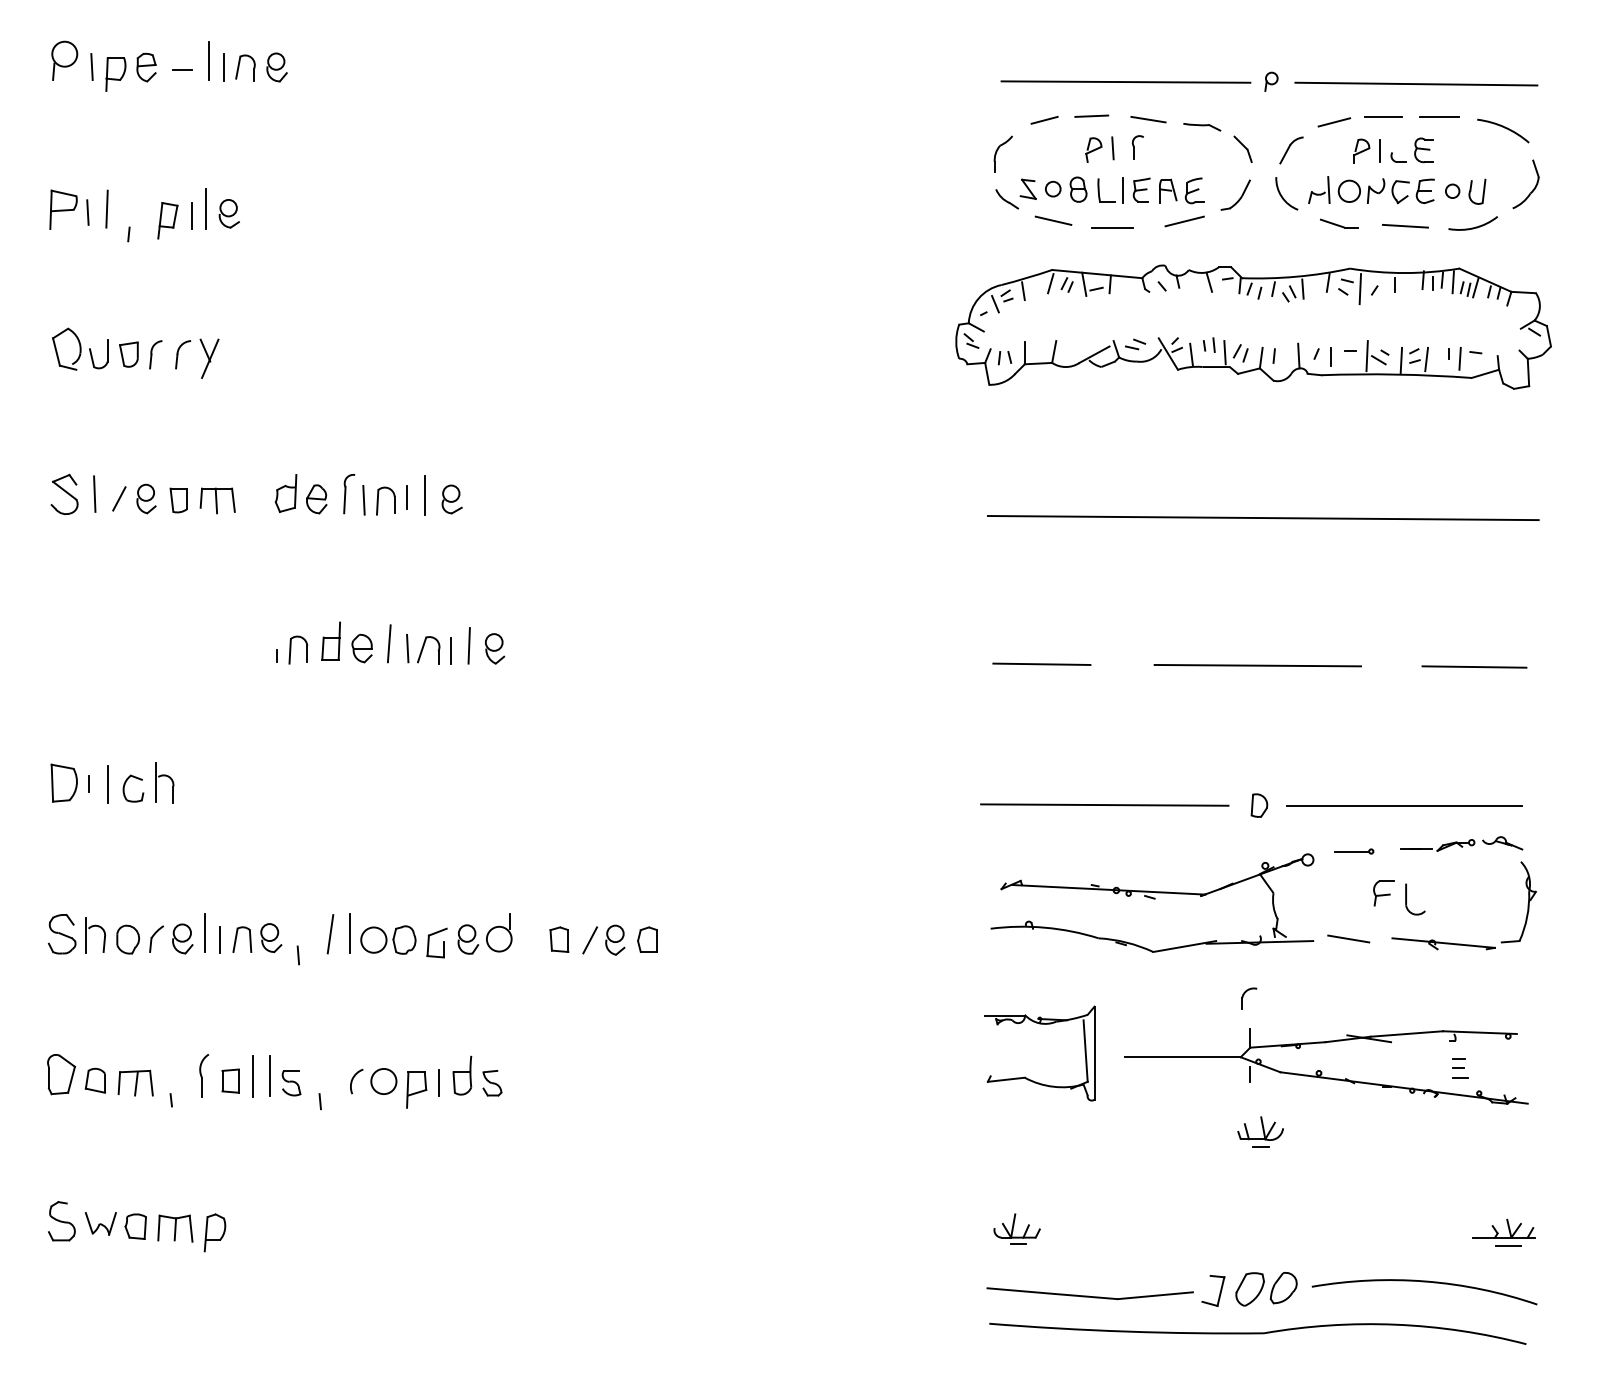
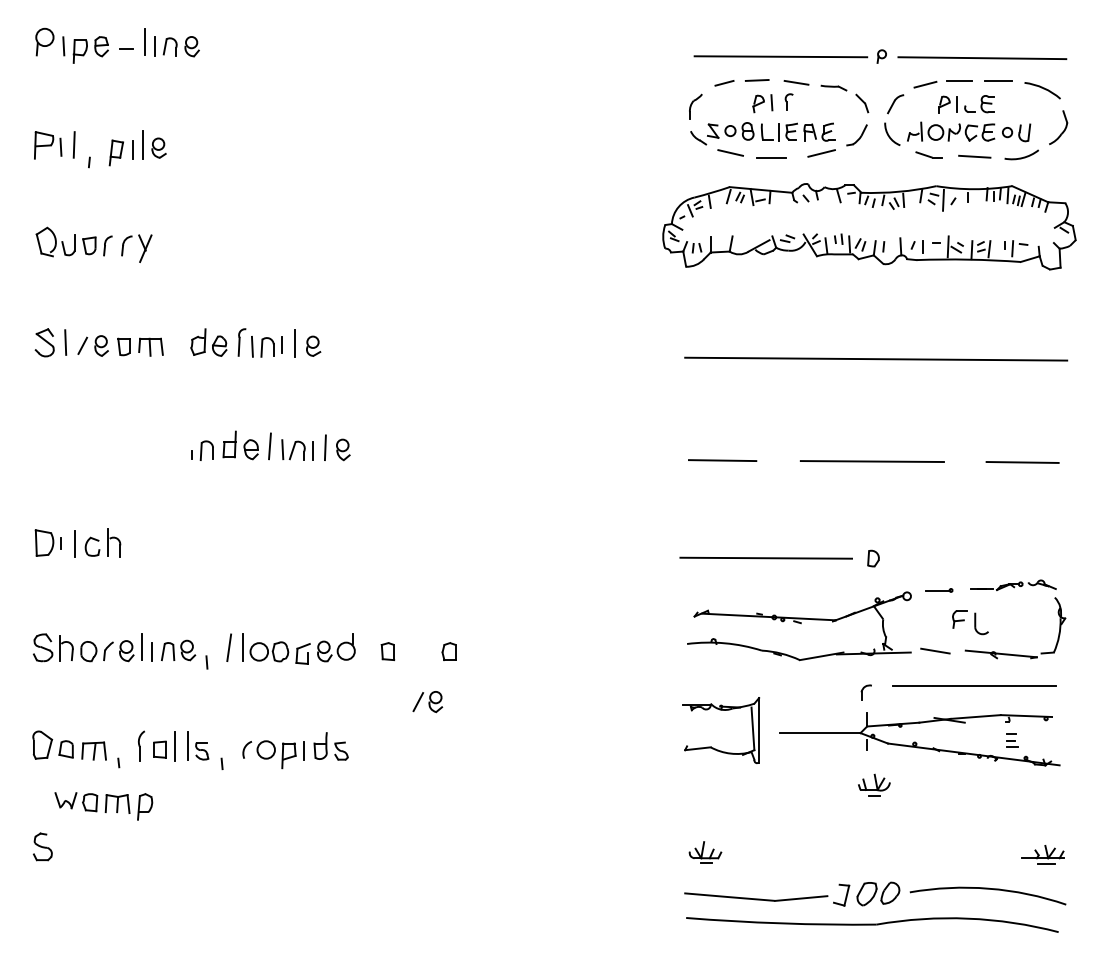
line: (1405, 805) -> (974, 685), moved
part: (603, 940) -> (427, 702), moved
part: (155, 1232) -> (103, 806), moved

